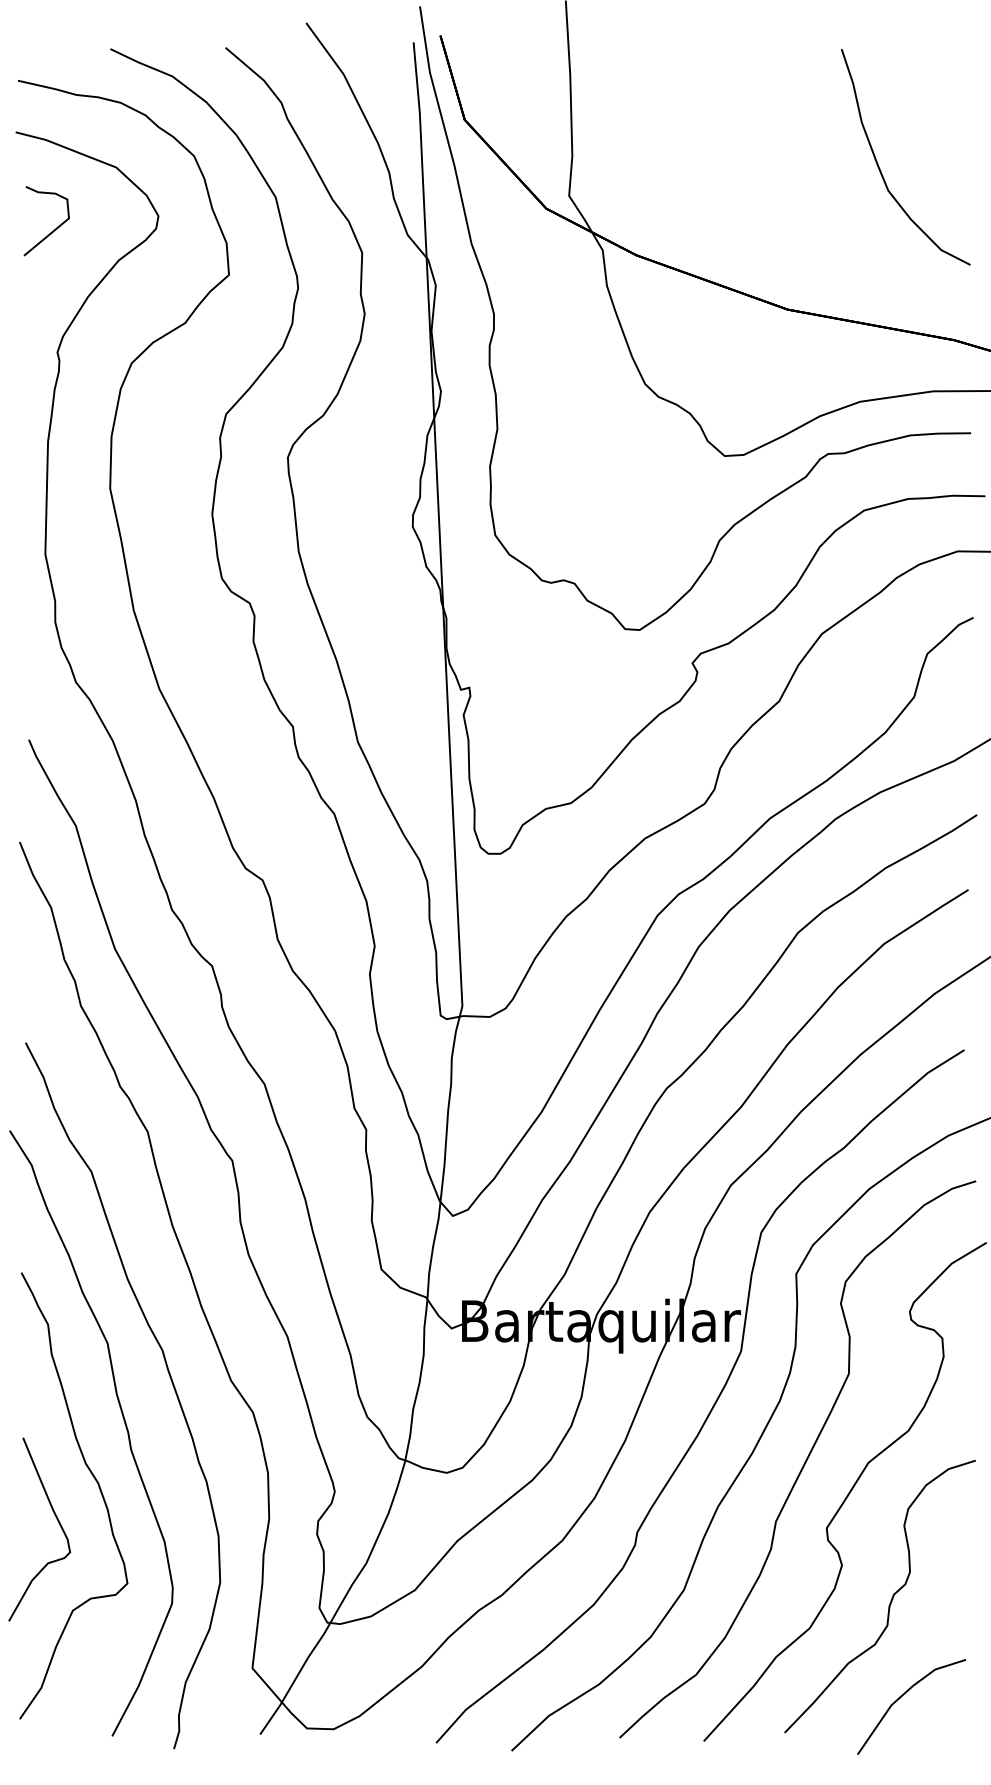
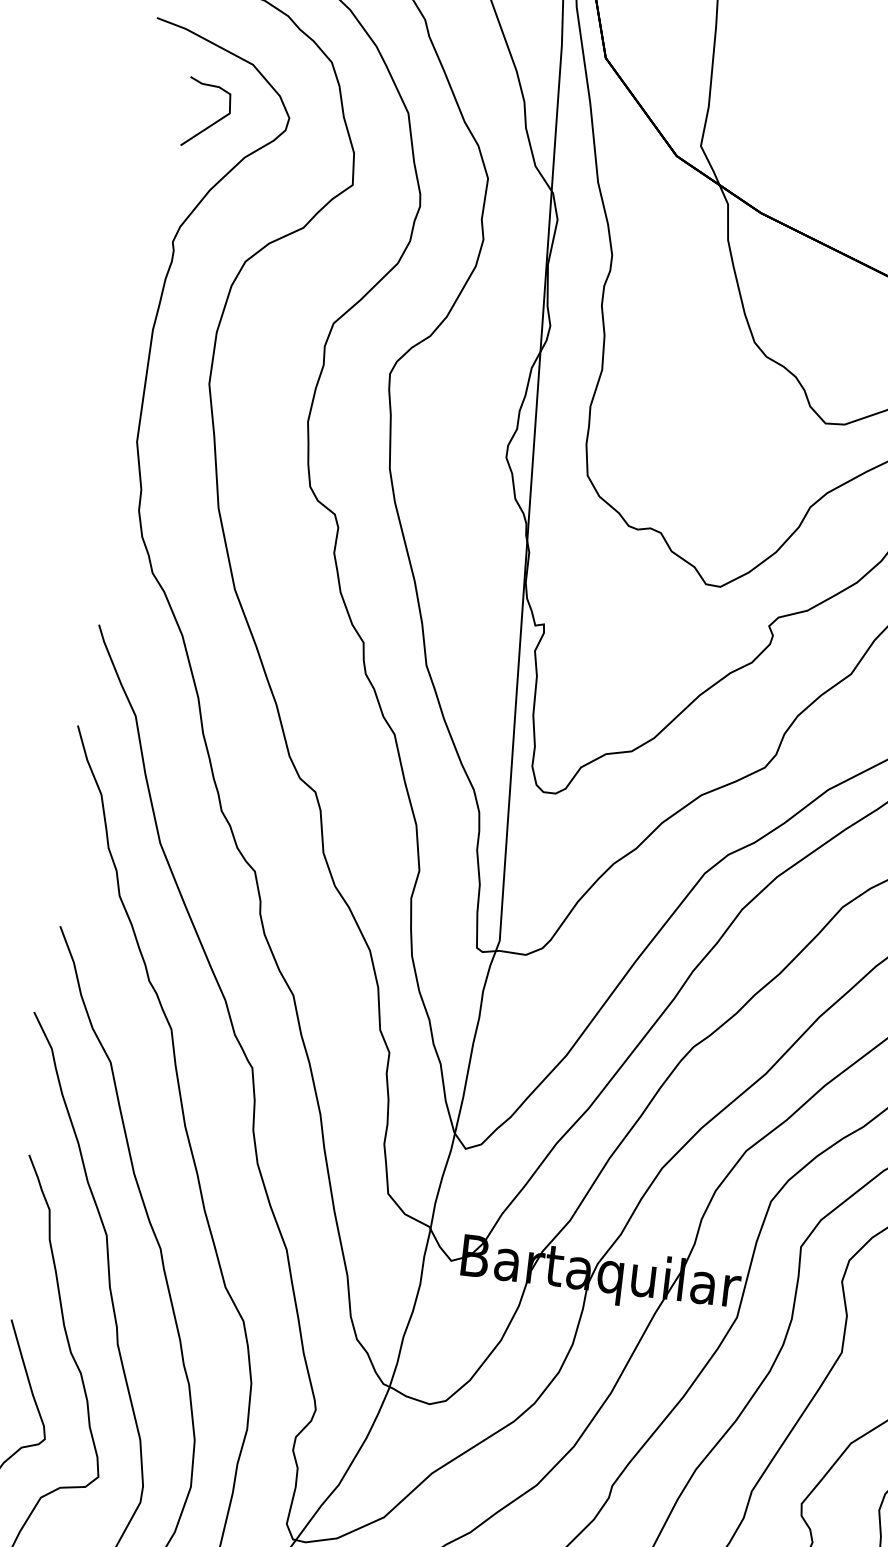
curve: (52, 230) -> (211, 123), moved

